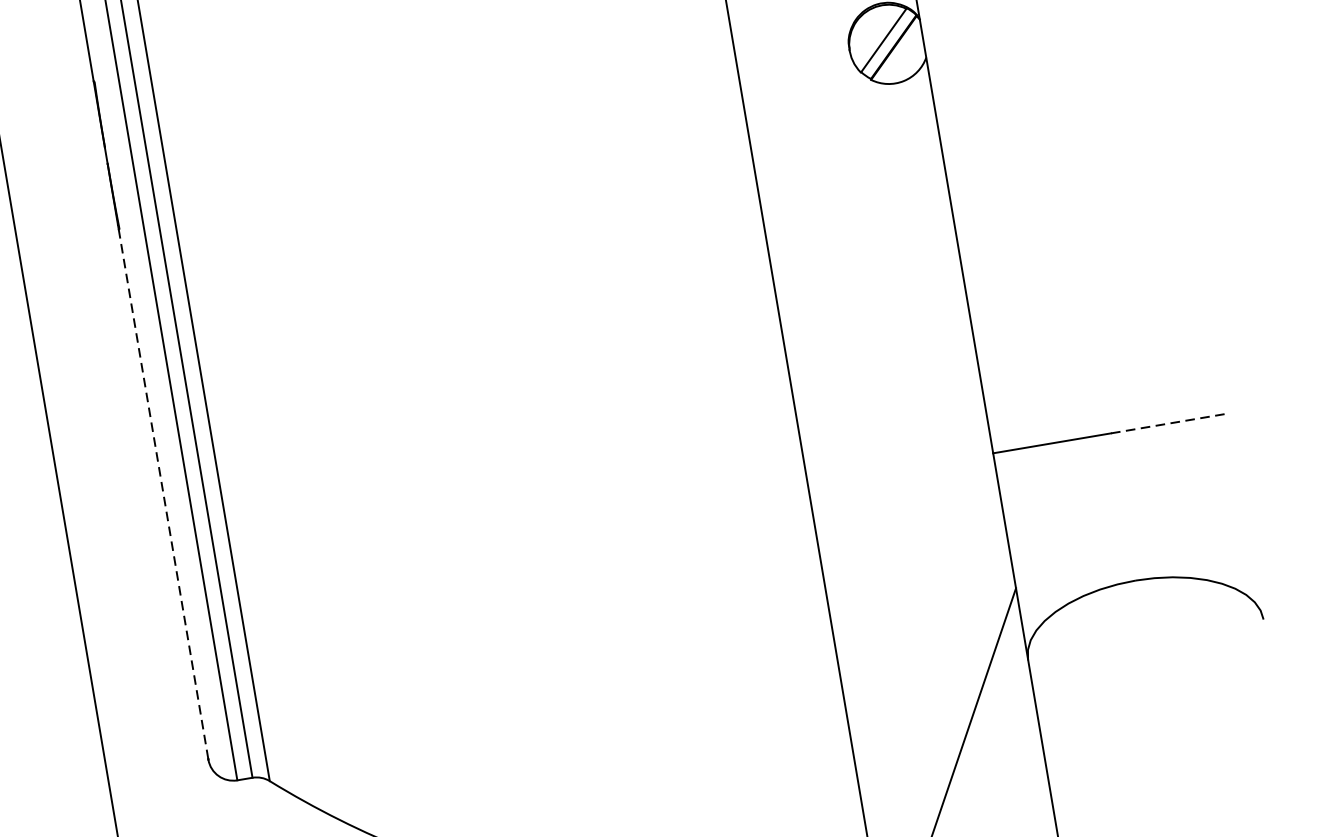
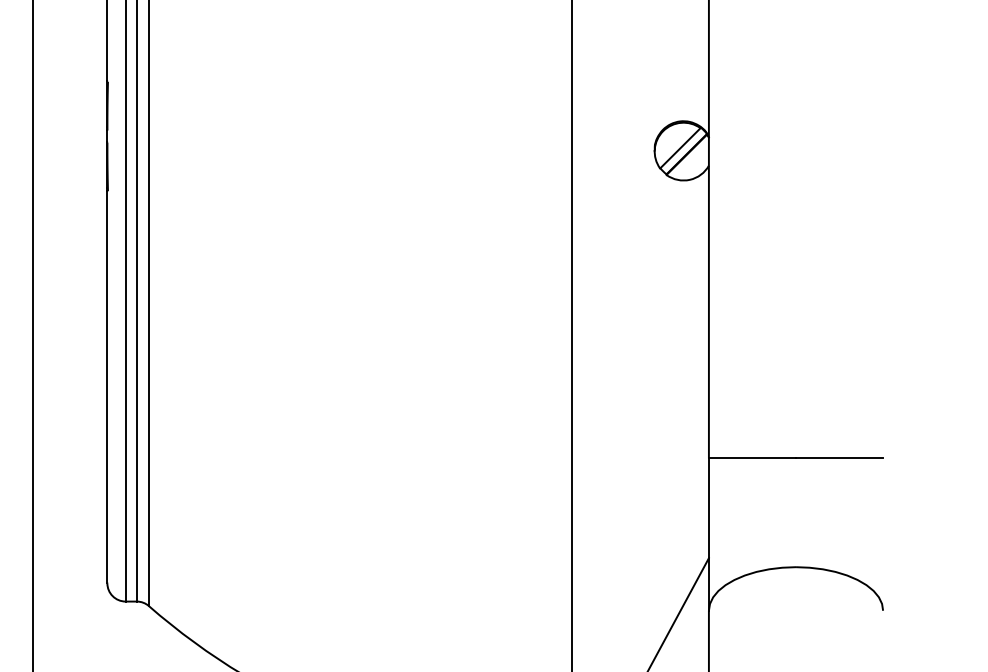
line: (1169, 423) -> (839, 458), dashed -> solid
line: (163, 493) -> (107, 386), dashed -> solid

